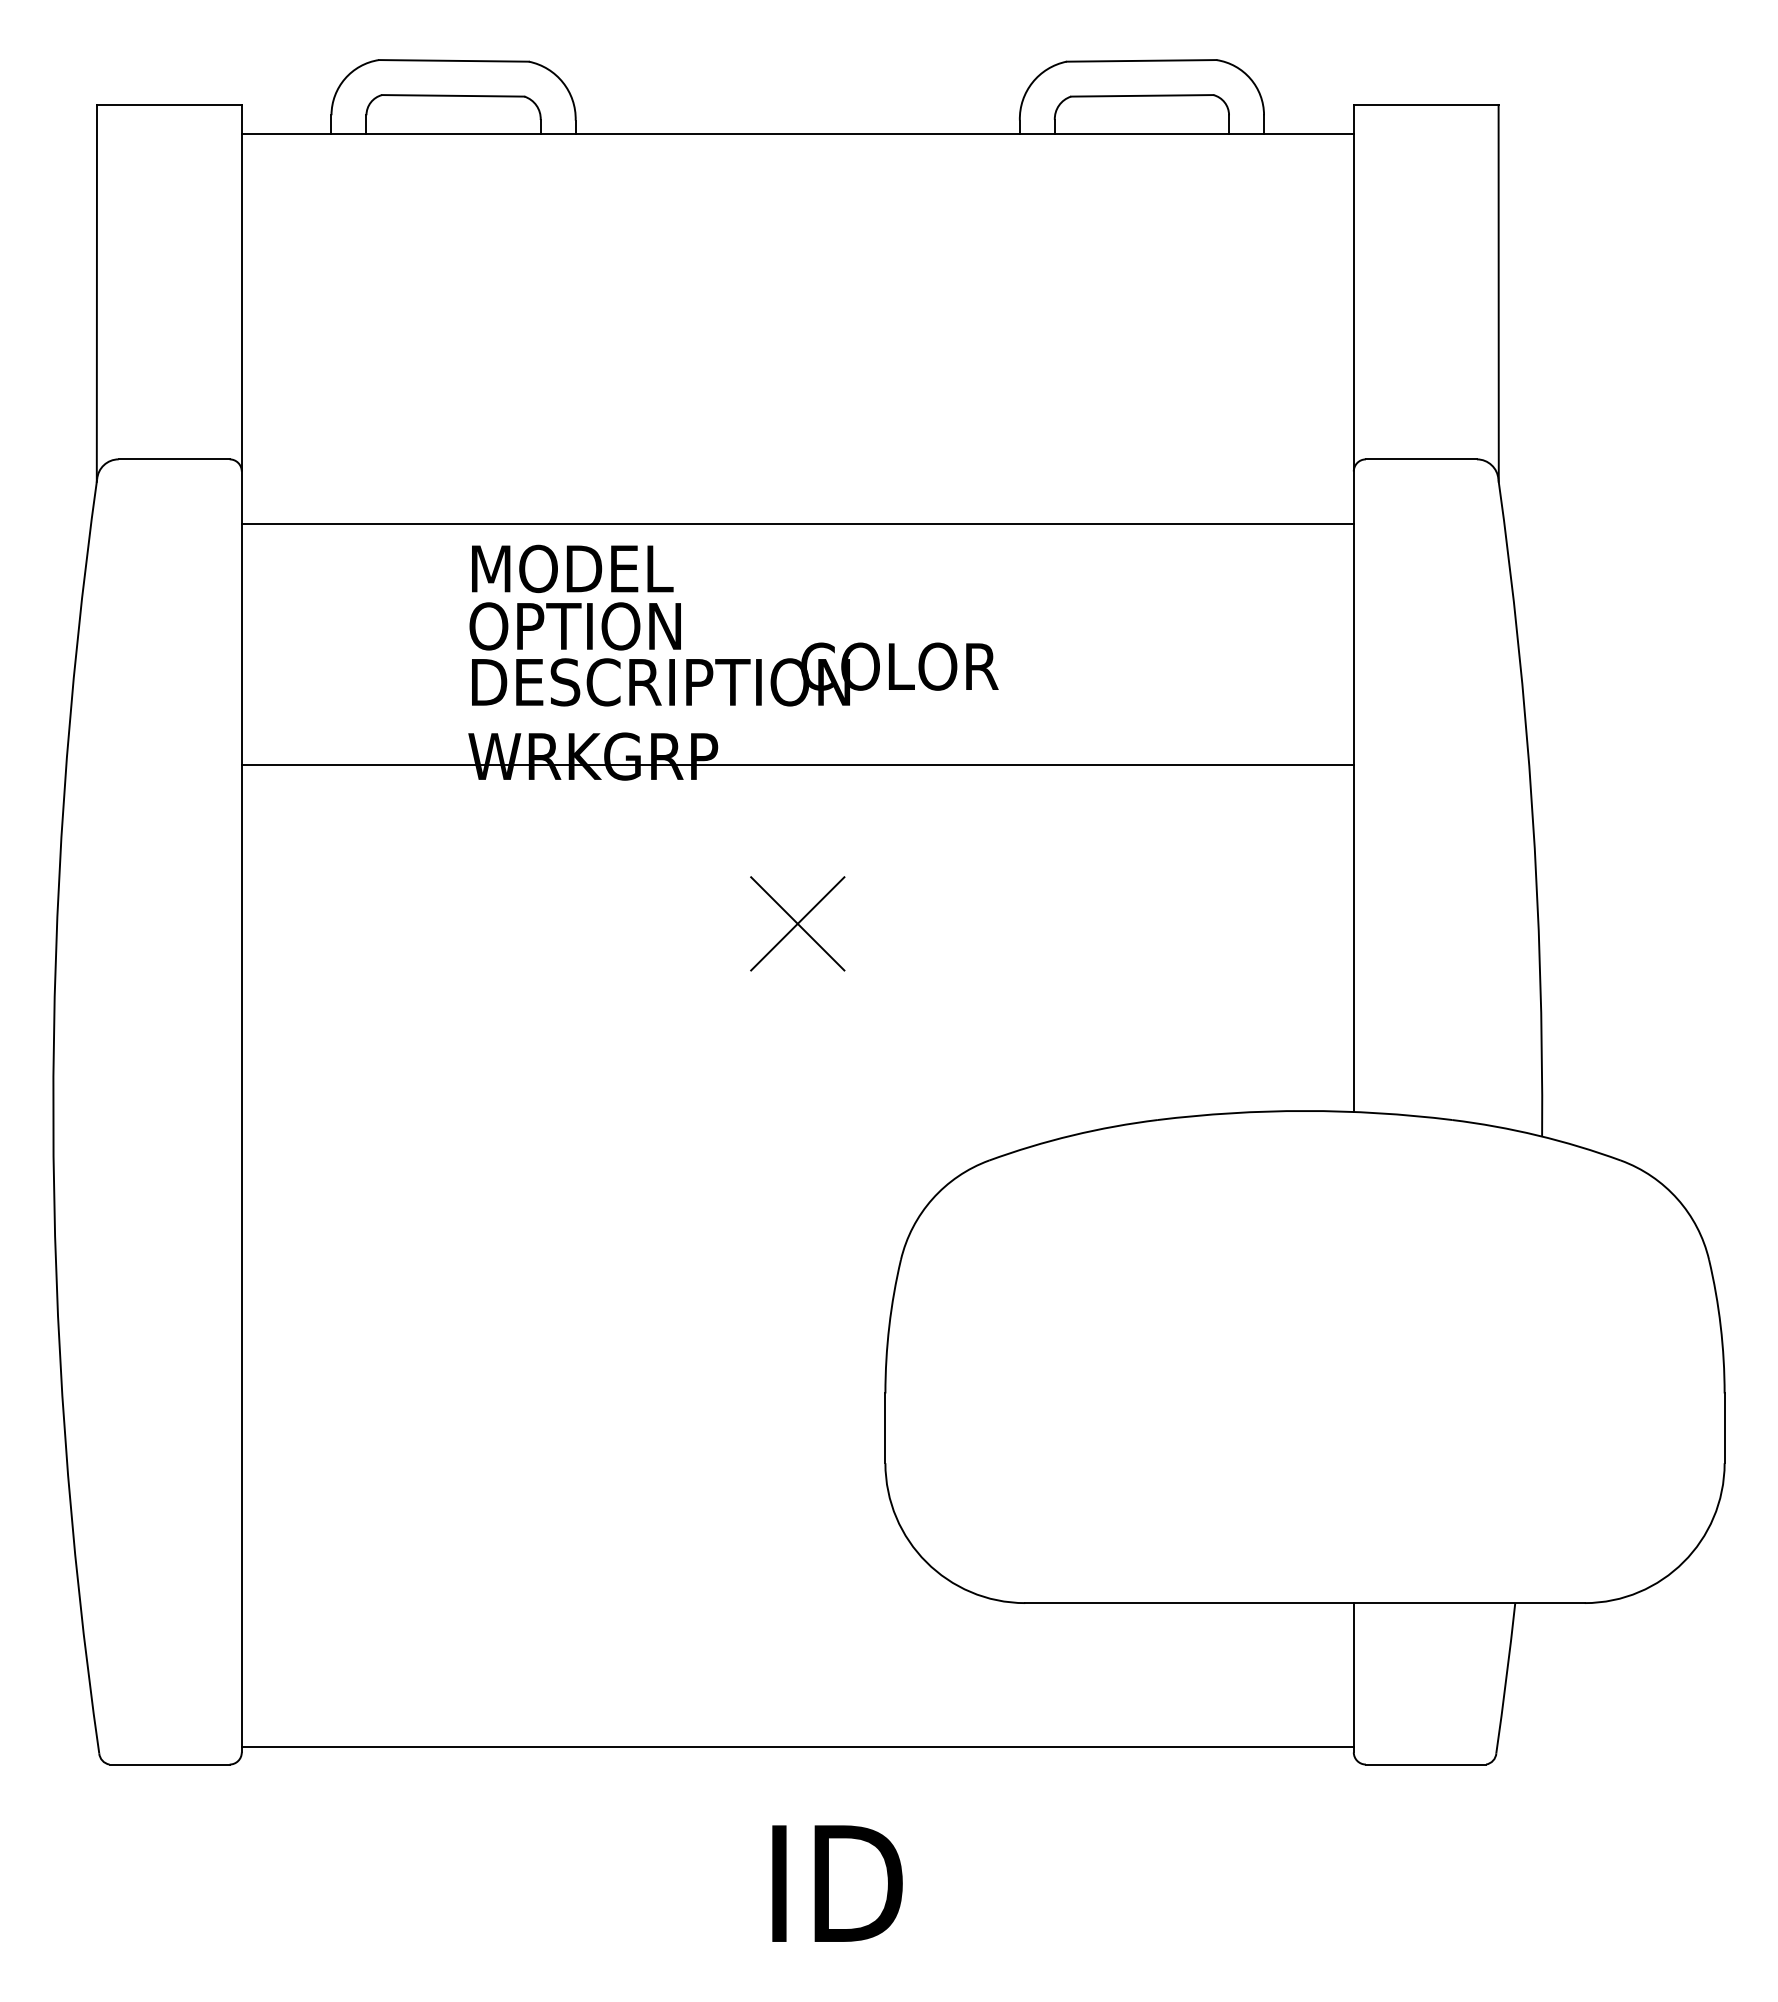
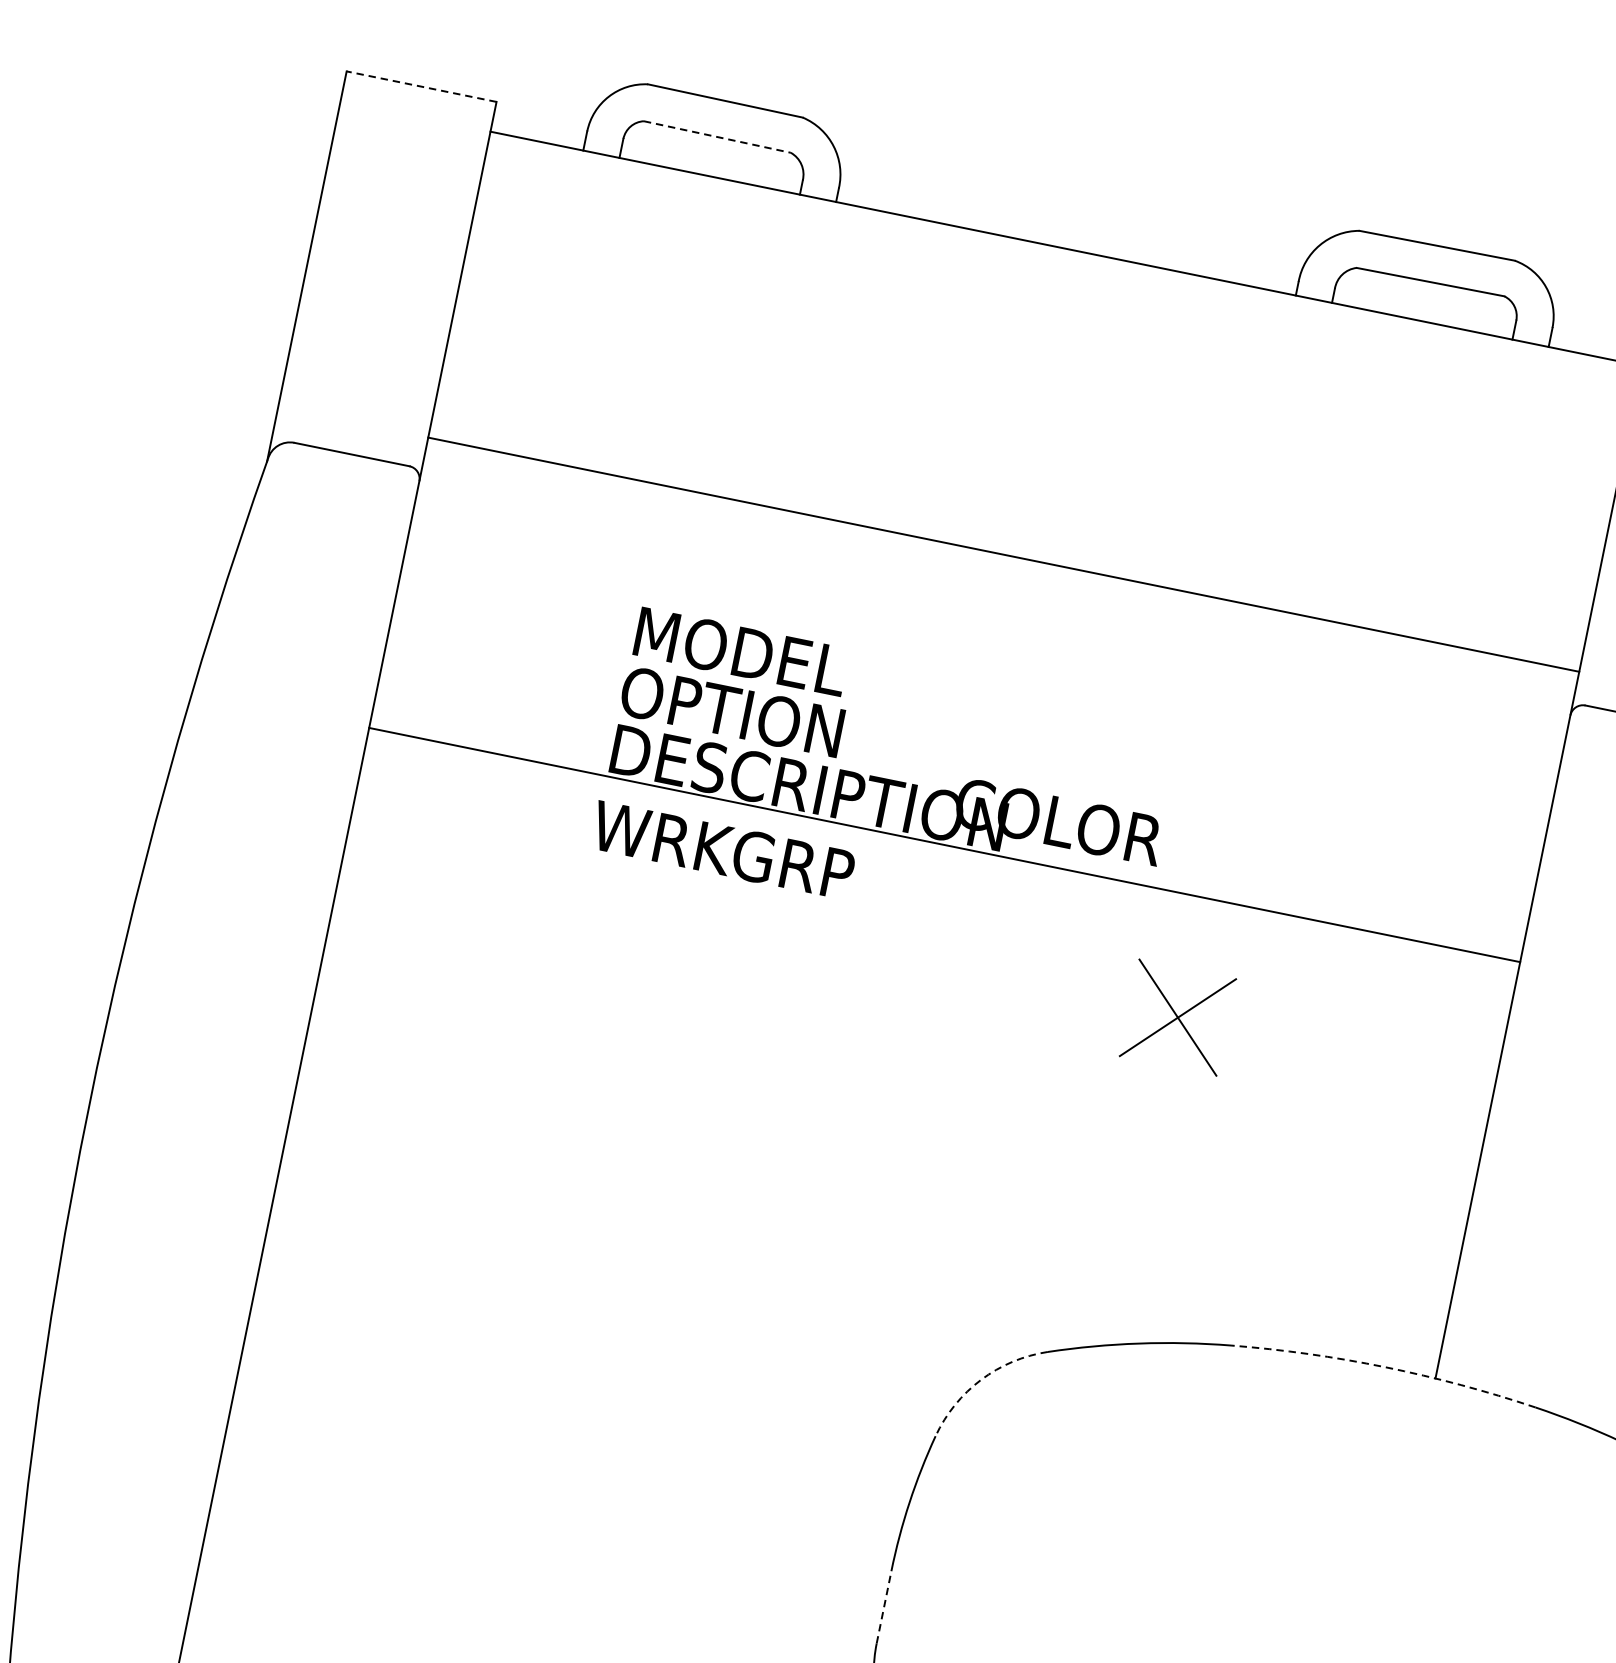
line: (453, 95) -> (717, 136), solid -> dashed
line: (168, 104) -> (420, 86), solid -> dashed
line: (797, 524) -> (1003, 554), moved
line: (797, 764) -> (944, 844), moved
part: (797, 923) -> (1177, 1017), moved
arc: (1305, 1111) -> (1385, 1367), solid -> dashed
arc: (932, 1199) -> (980, 1380), solid -> dashed
line: (885, 1428) -> (884, 1607), solid -> dashed

